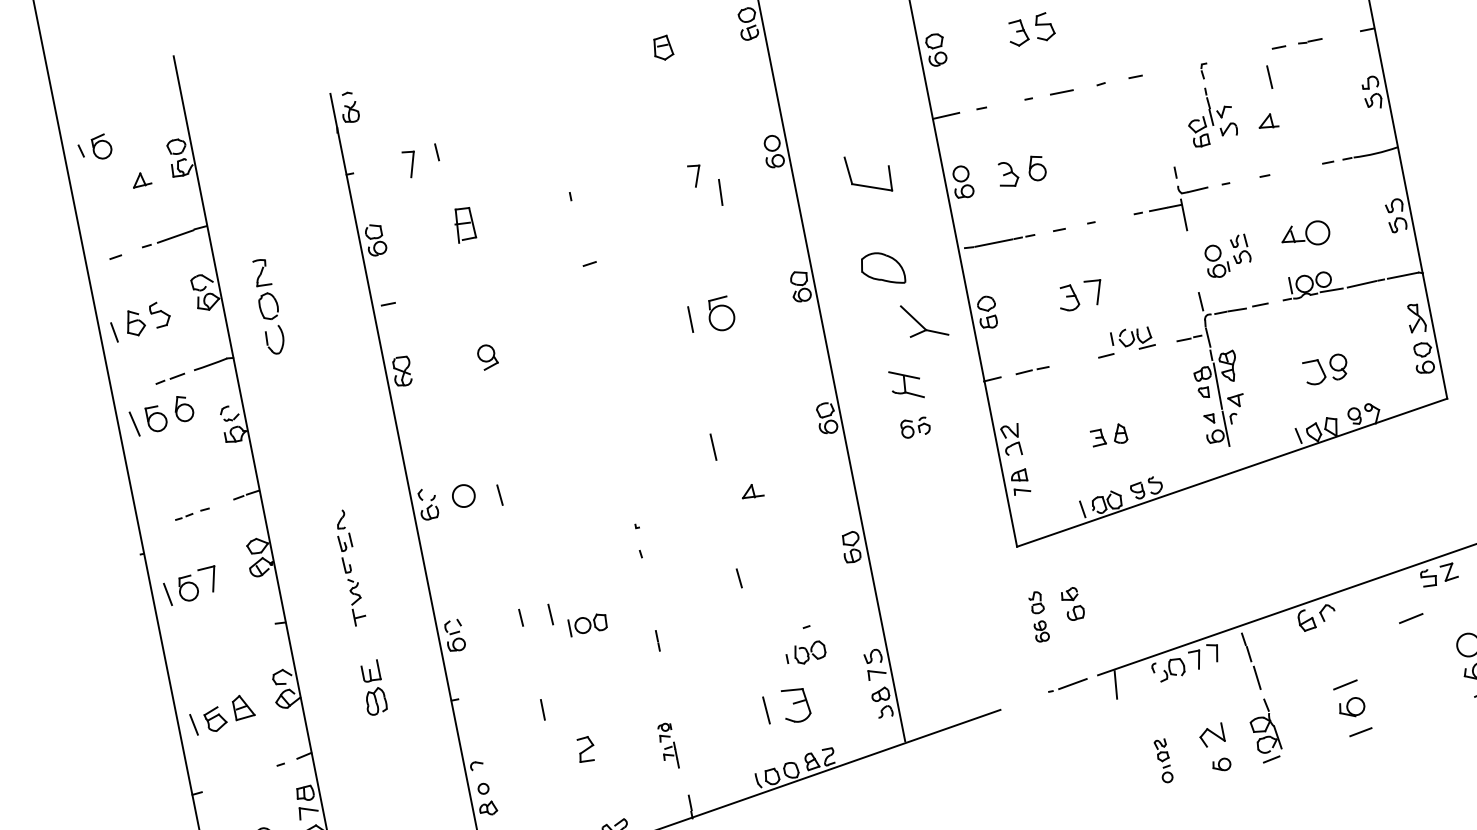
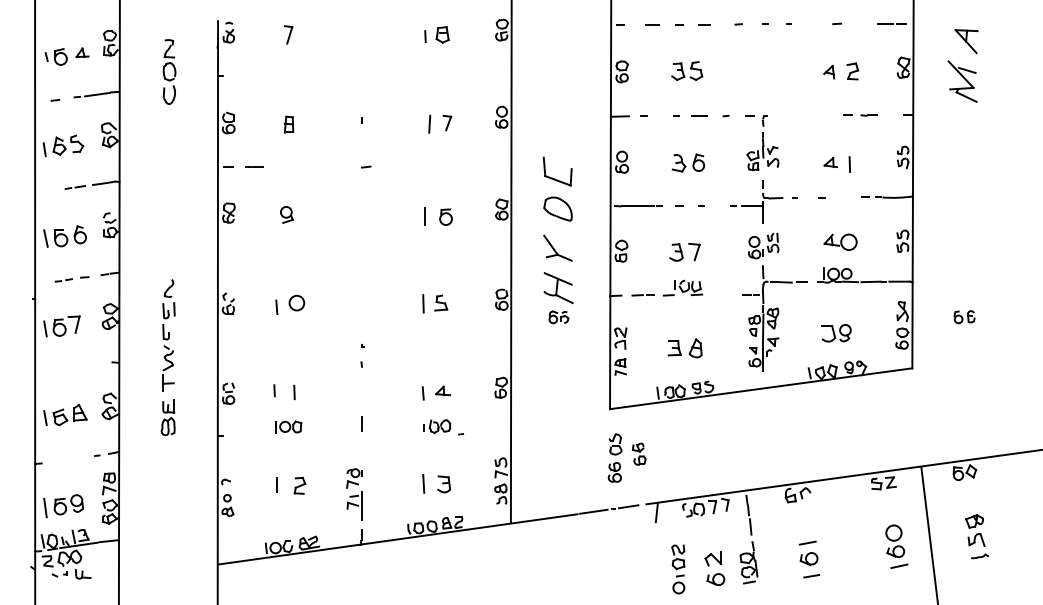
line: (1269, 77) -> (849, 164), moved
part: (1207, 104) -> (762, 143), moved
part: (93, 147) -> (55, 56), moved
line: (437, 152) -> (425, 36), moved
part: (410, 163) -> (288, 34), moved
part: (1021, 170) -> (688, 162), moved
part: (867, 184) -> (555, 178), moved
line: (720, 191) -> (429, 123), moved
part: (463, 224) -> (288, 124), size x0.71
part: (1227, 255) -> (763, 245), moved
line: (426, 295) -> (254, 166), added
part: (268, 305) -> (169, 71), moved
part: (720, 313) -> (445, 216), size x0.71
part: (923, 319) -> (557, 247), moved
part: (1124, 340) -> (682, 287), moved
part: (906, 383) -> (558, 287), size x1.43
part: (161, 415) -> (64, 236), moved
part: (1108, 436) -> (684, 348), size x1.43
part: (739, 440) -> (441, 302), added
part: (751, 490) -> (442, 390), moved
circle: (463, 495) -> (296, 302), moved
part: (191, 514) -> (71, 279), size x1.43
part: (349, 568) -> (168, 335), size x1.43
part: (1037, 616) -> (614, 457), size x1.43
line: (1410, 617) -> (859, 507), removed
part: (587, 623) -> (288, 426), moved
part: (806, 653) -> (437, 426), moved
line: (1022, 701) -> (593, 511), added
part: (797, 705) -> (444, 484), size x0.71
line: (542, 709) -> (276, 484), moved
part: (668, 746) -> (354, 494), size x1.67
part: (1164, 761) -> (678, 569), size x1.67
part: (1221, 765) -> (715, 579), size x1.43

